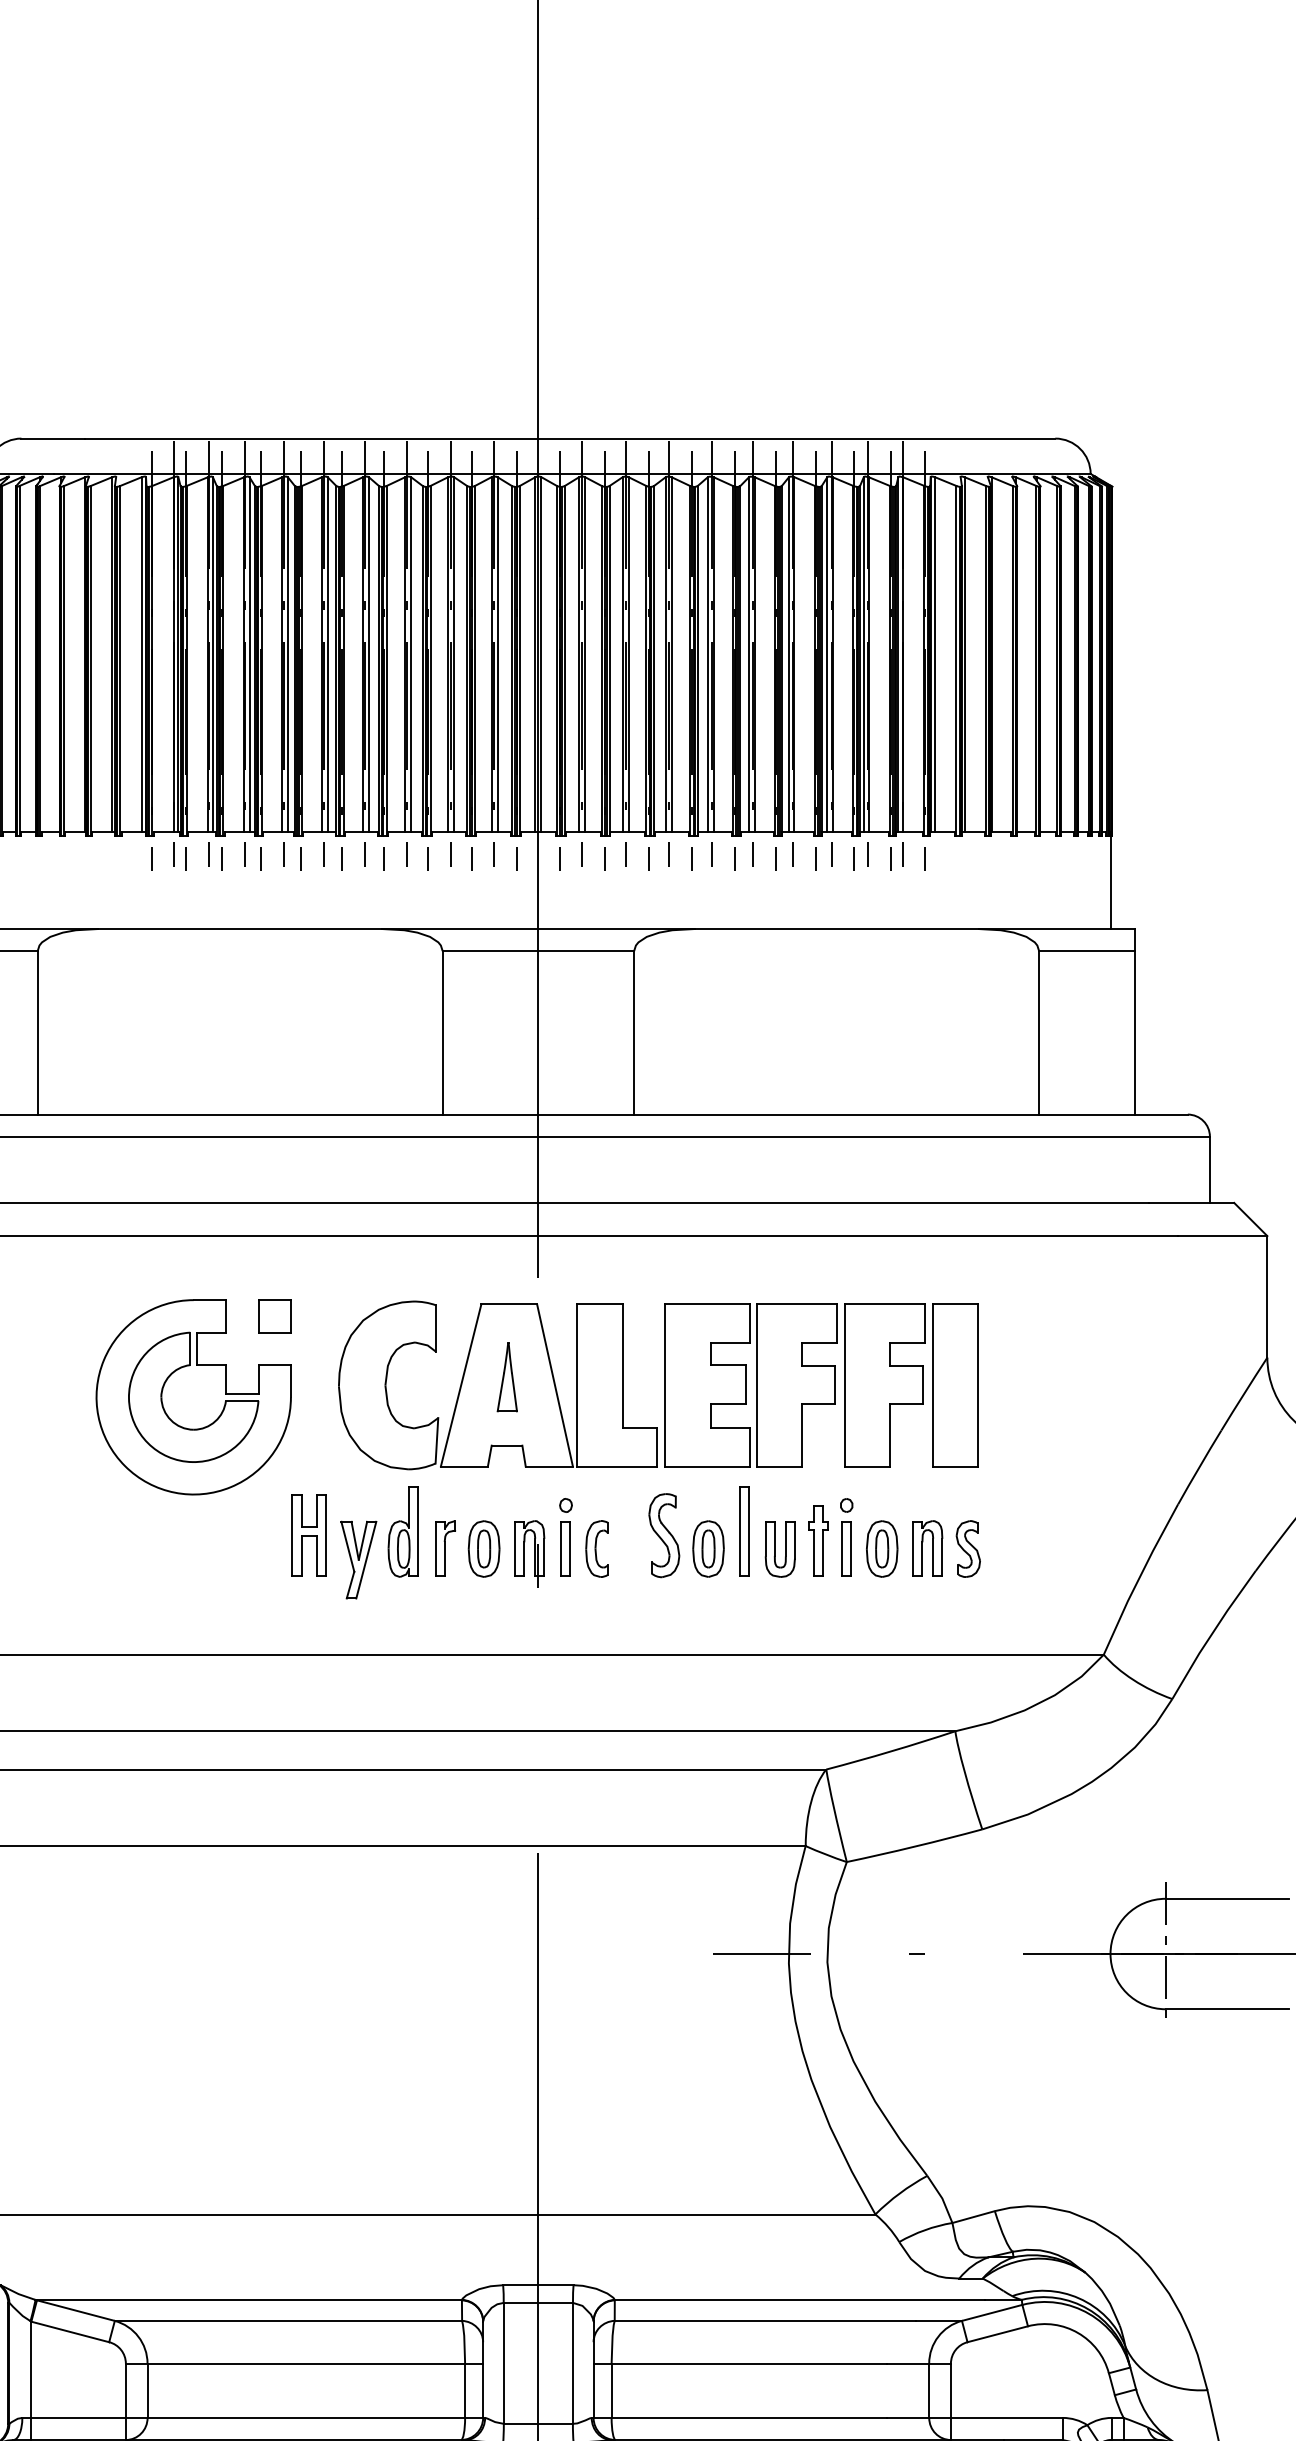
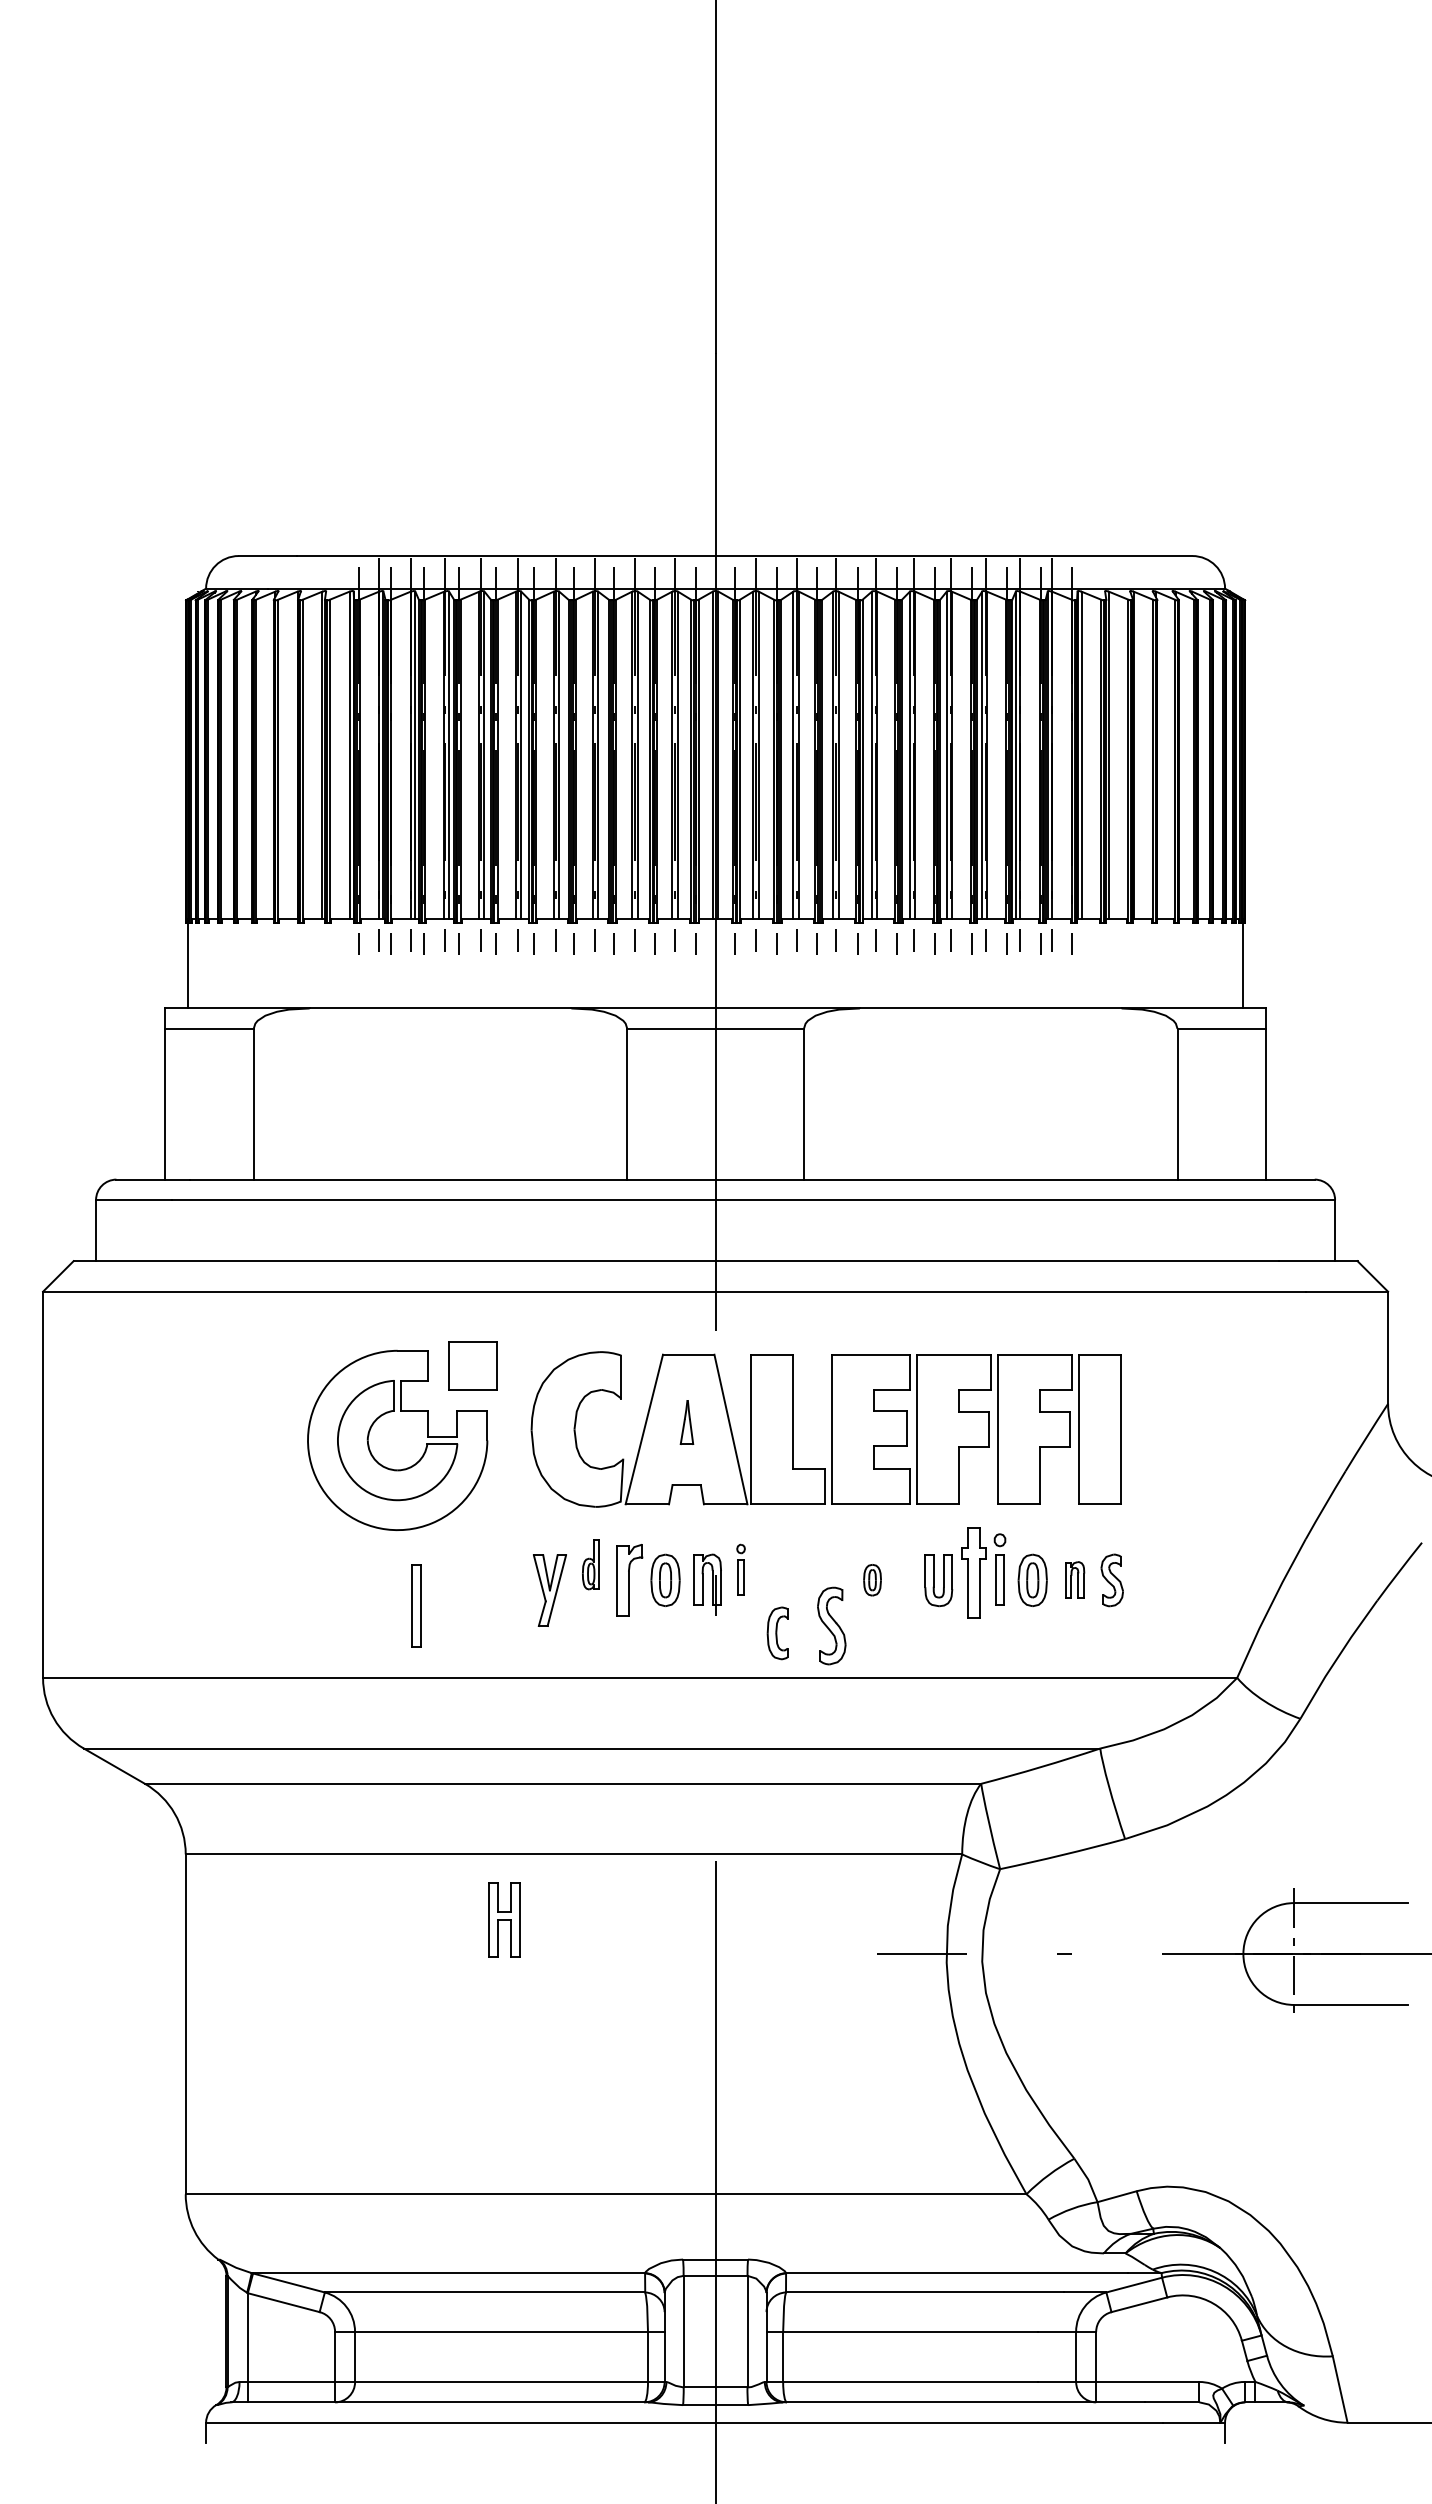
part: (273, 1316) -> (471, 1365), size x1.6
part: (506, 1377) -> (686, 1422), size x0.7
part: (744, 1530) -> (416, 1605), moved
part: (402, 1531) -> (590, 1564), size x0.6
part: (309, 1535) -> (504, 1919), moved
part: (664, 1535) -> (831, 1625), moved
part: (565, 1537) -> (740, 1569), size x0.7
part: (817, 1540) -> (973, 1572), size x1.4
part: (445, 1548) -> (629, 1579), size x1.4
part: (708, 1548) -> (872, 1579), size x0.6
part: (927, 1548) -> (1074, 1579), size x0.7
part: (596, 1549) -> (777, 1633), moved

